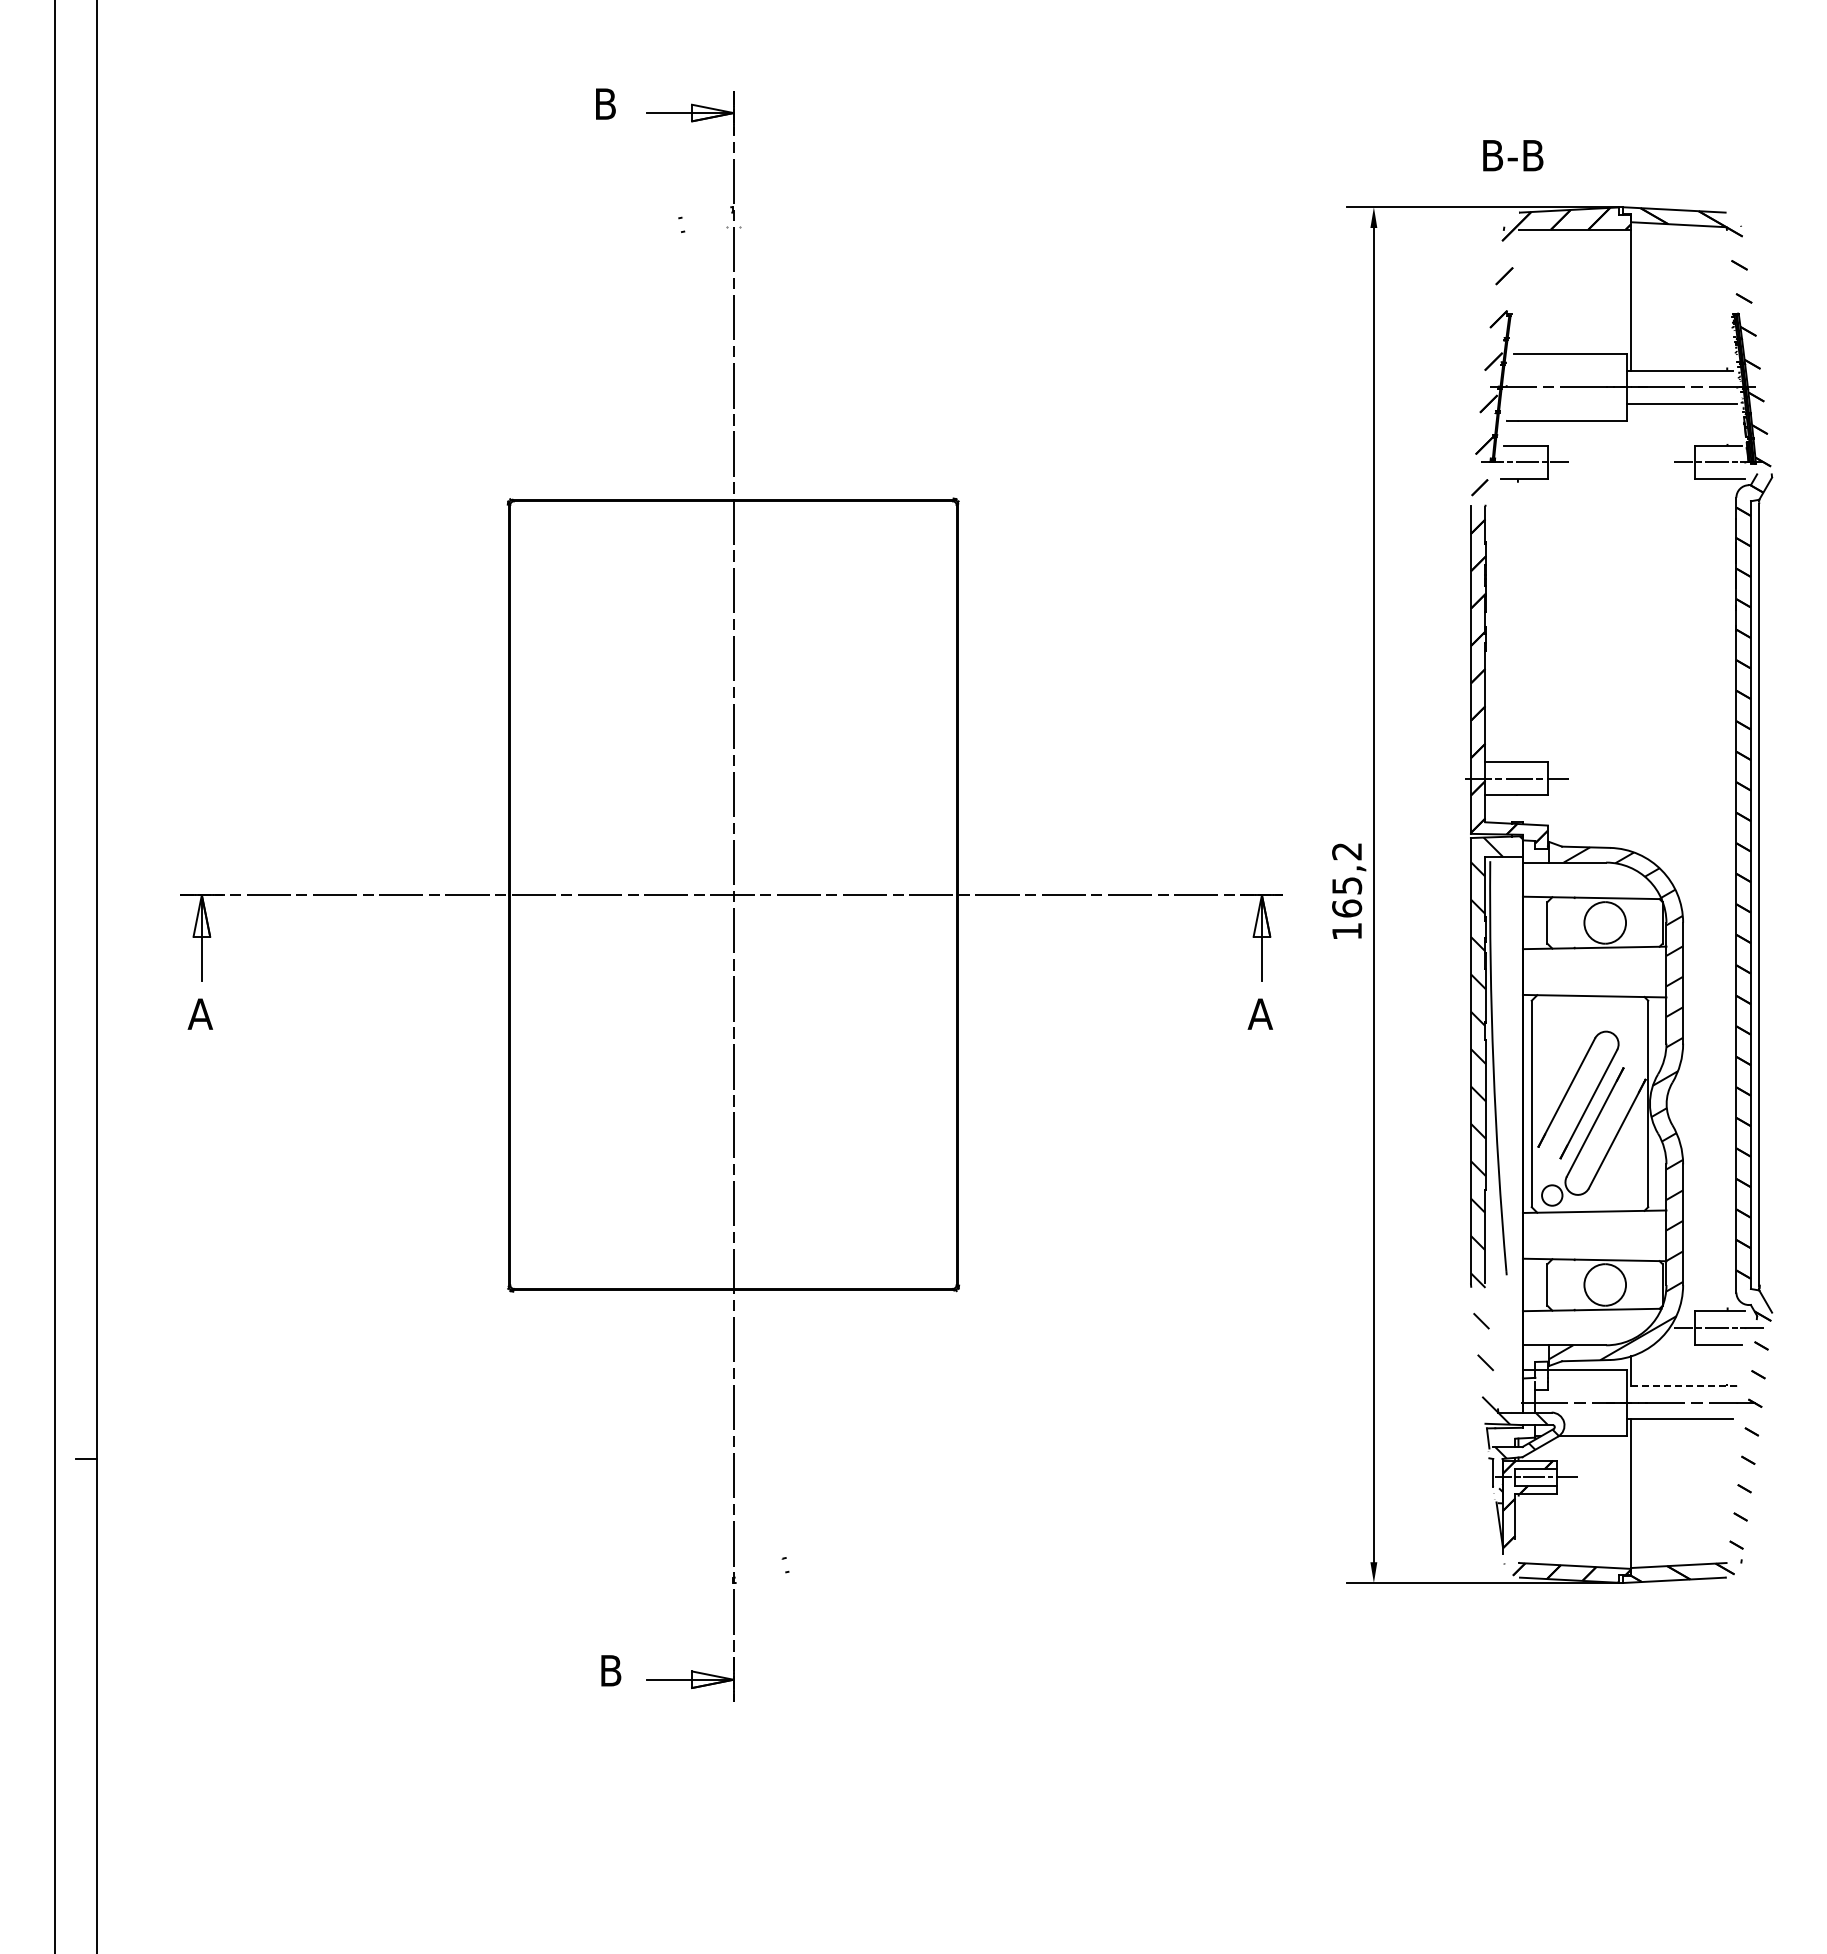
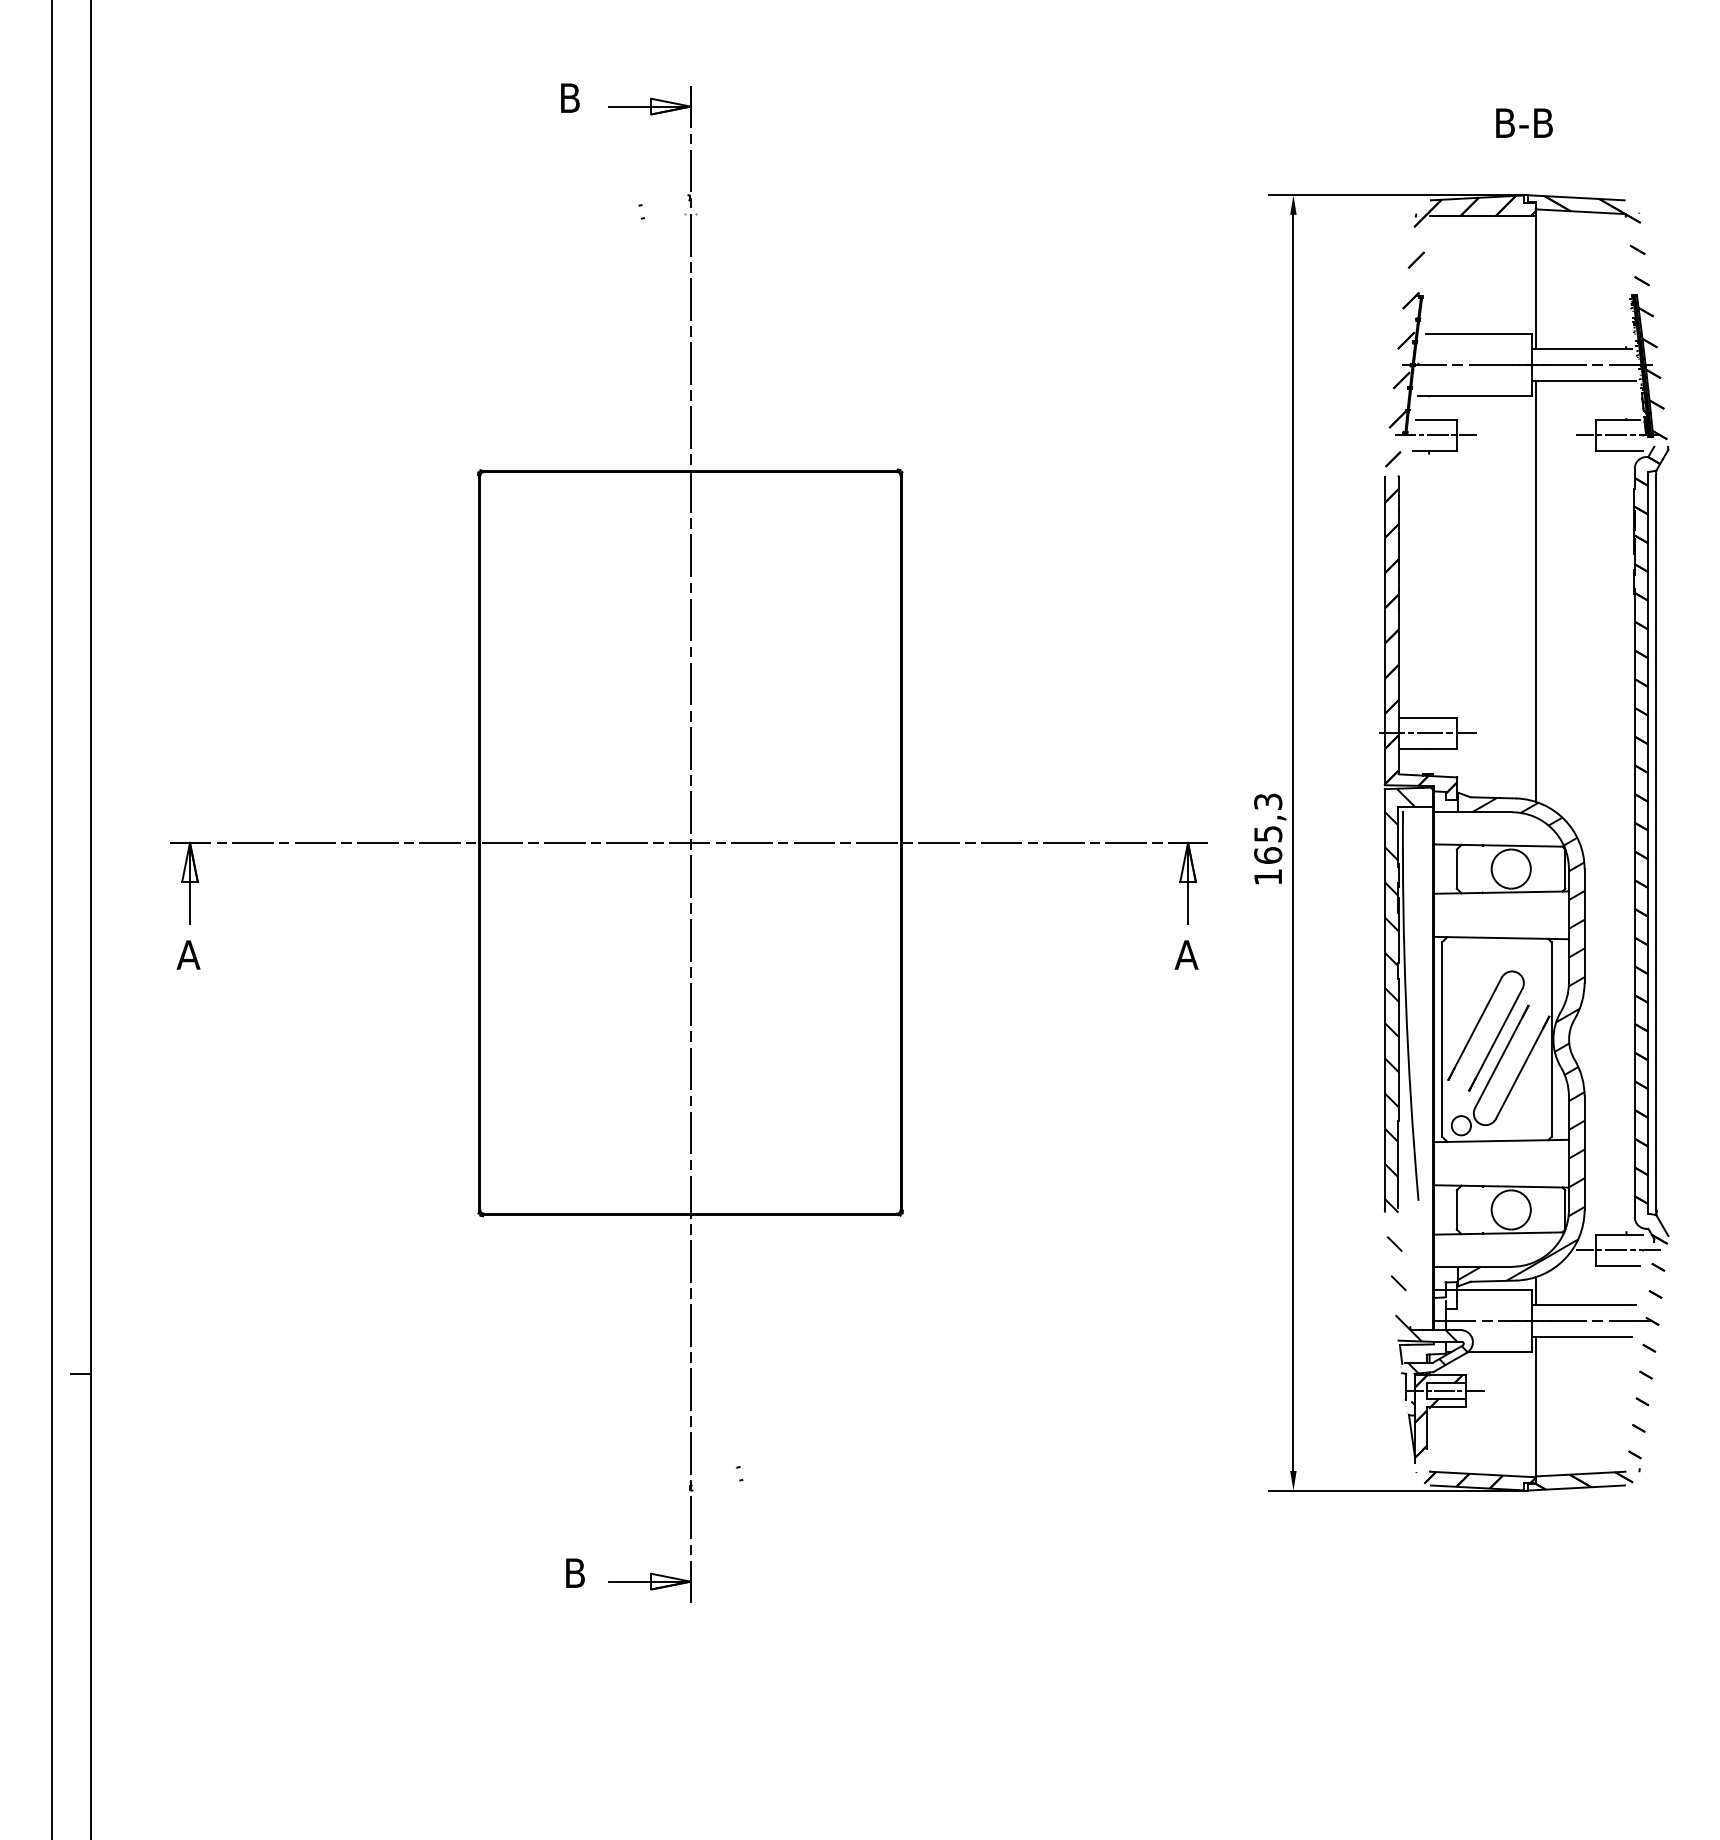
text: (1513, 155) -> (1524, 123), moved
line: (1631, 627) -> (1535, 590), added
text: (1347, 851) -> (1268, 801), 165,2 -> 165,3
line: (1681, 1386) -> (1583, 1305), dashed -> solid

